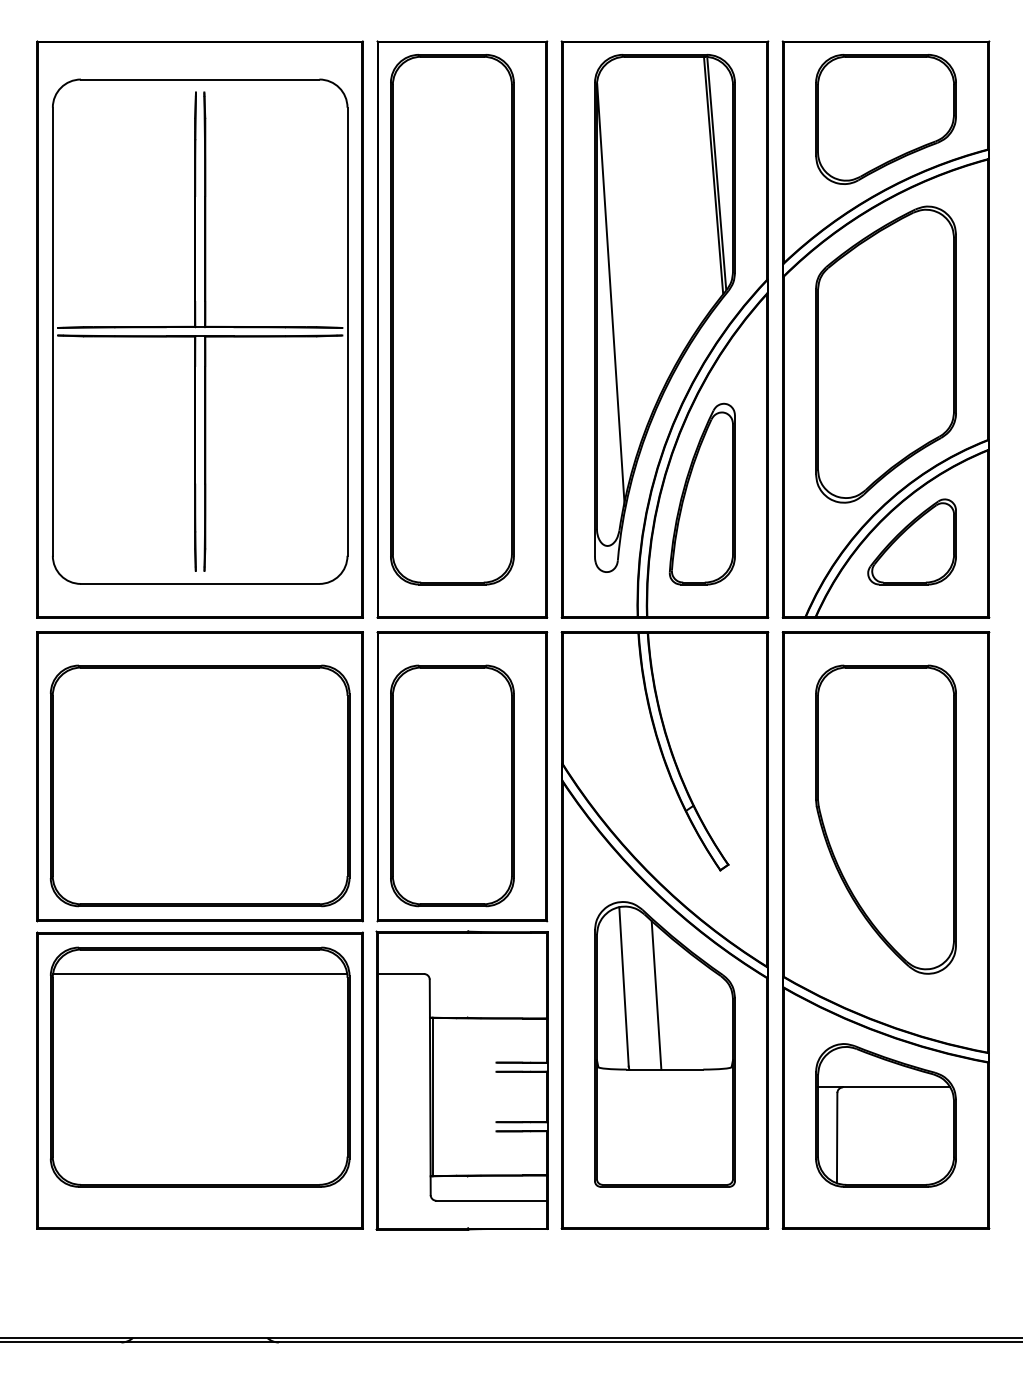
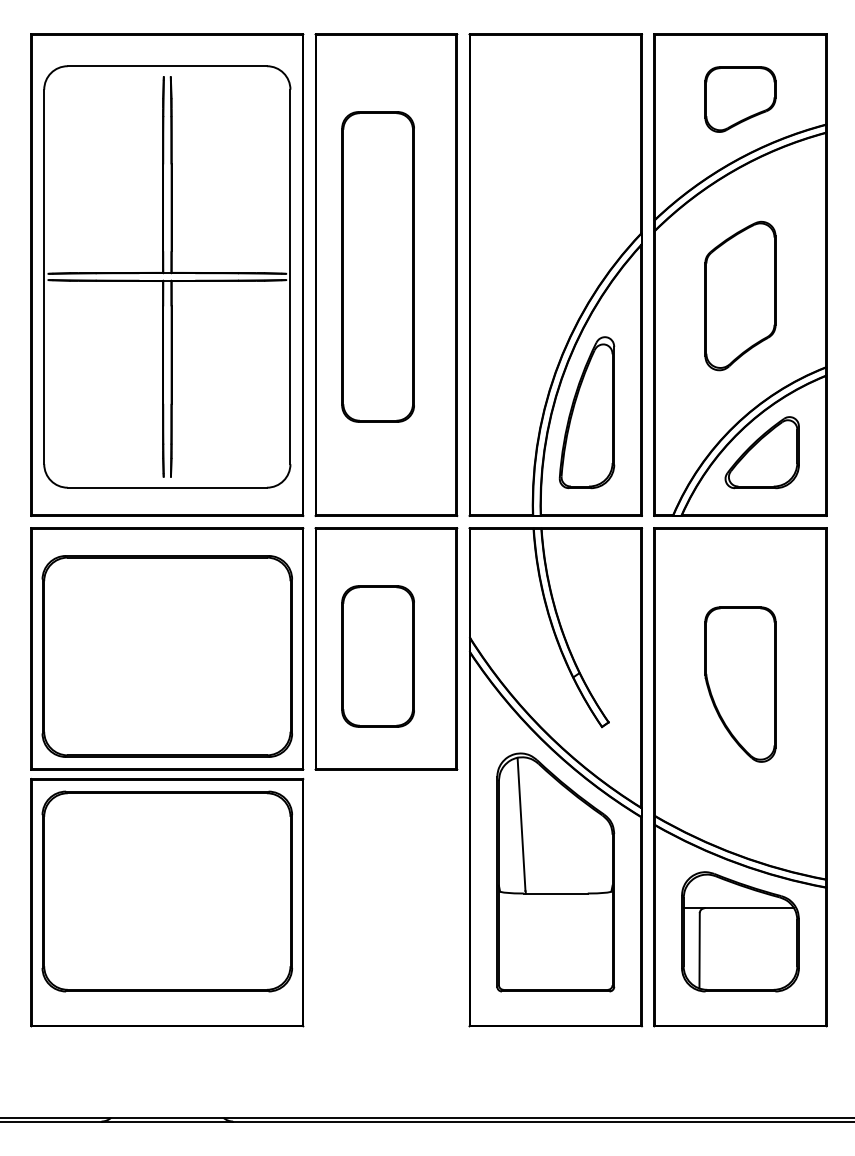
part: (885, 119) -> (740, 99), size x0.6
part: (664, 313) -> (555, 261), removed
part: (452, 319) -> (378, 266), size x0.7
part: (885, 354) -> (740, 295), size x0.6
part: (452, 785) -> (378, 656), size x0.7
part: (885, 819) -> (740, 684), size x0.6
line: (200, 974) -> (167, 814), removed
line: (656, 994) -> (548, 830), removed
part: (461, 1080) -> (385, 902), removed

